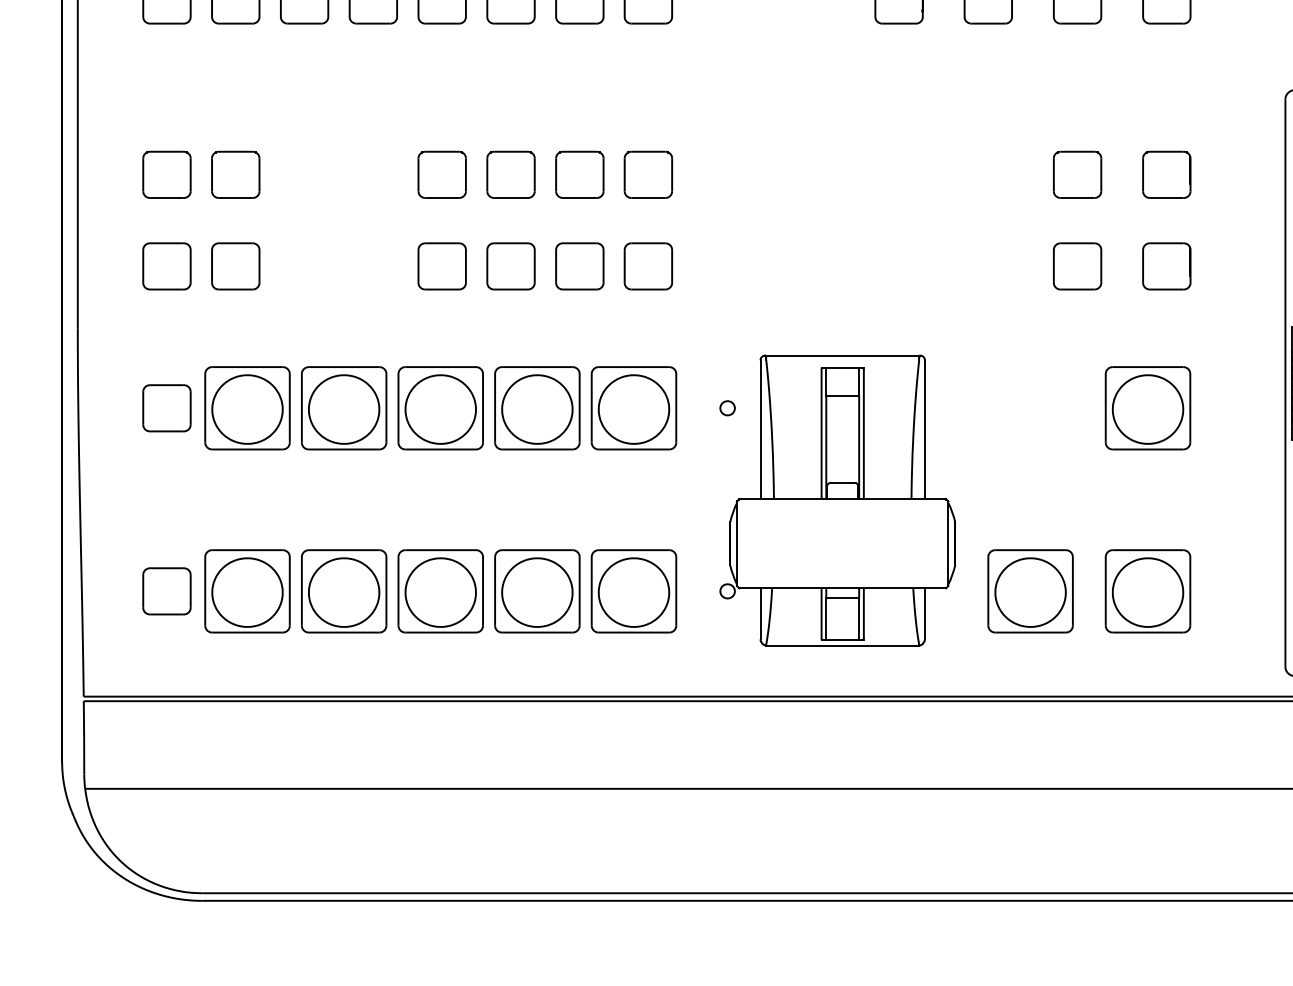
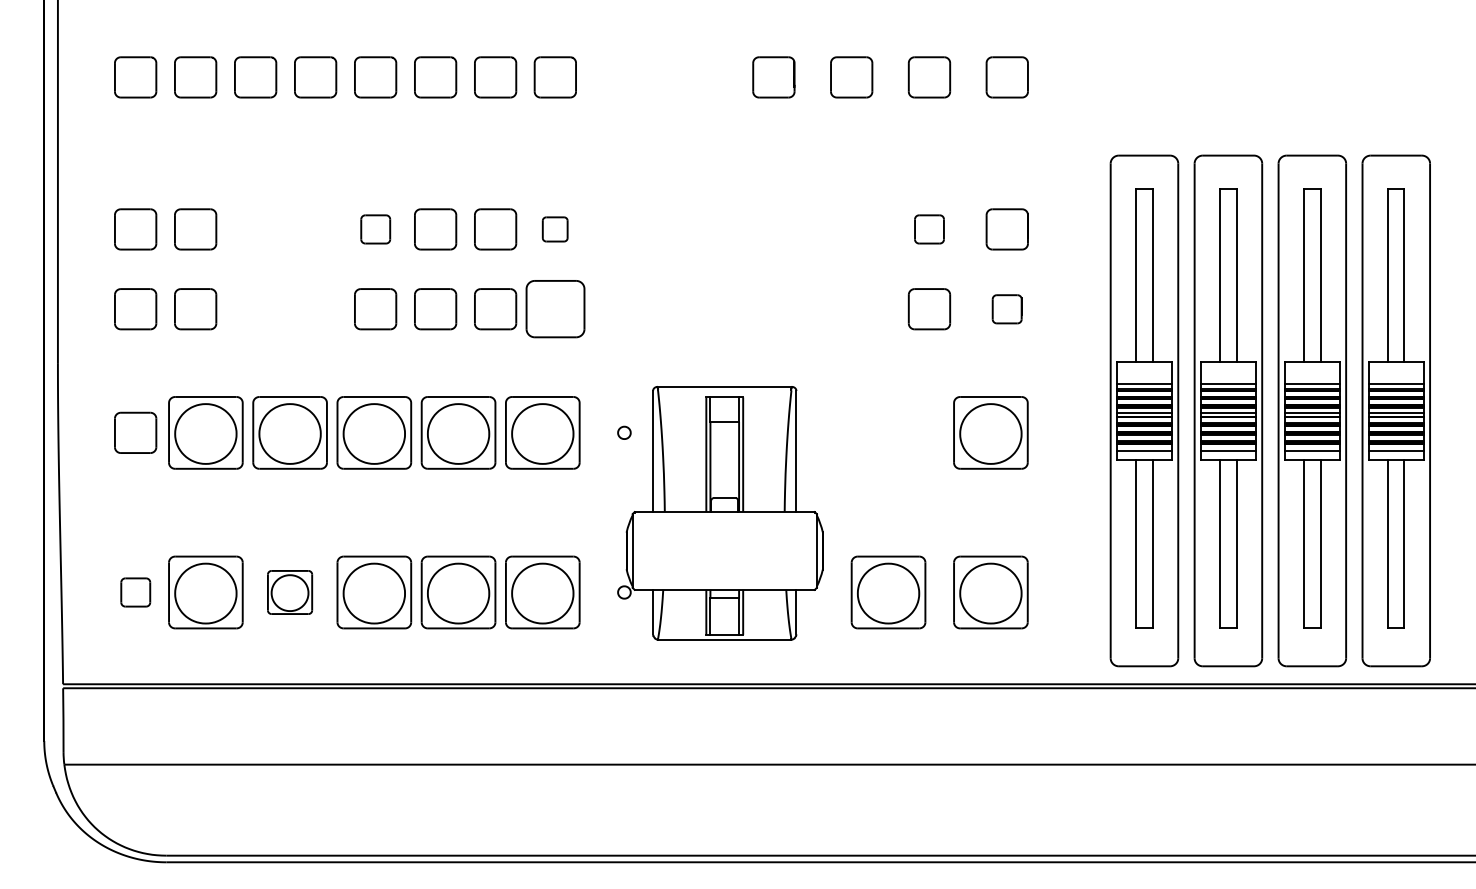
part: (442, 174) -> (375, 229), size x0.7
part: (647, 174) -> (554, 229), size x0.6
part: (1077, 174) -> (929, 229), size x0.7
part: (647, 266) -> (554, 309), size x1.4
part: (1165, 266) -> (1006, 309), size x0.7
part: (166, 591) -> (135, 592), size x0.7
part: (343, 591) -> (289, 592), size x0.6

